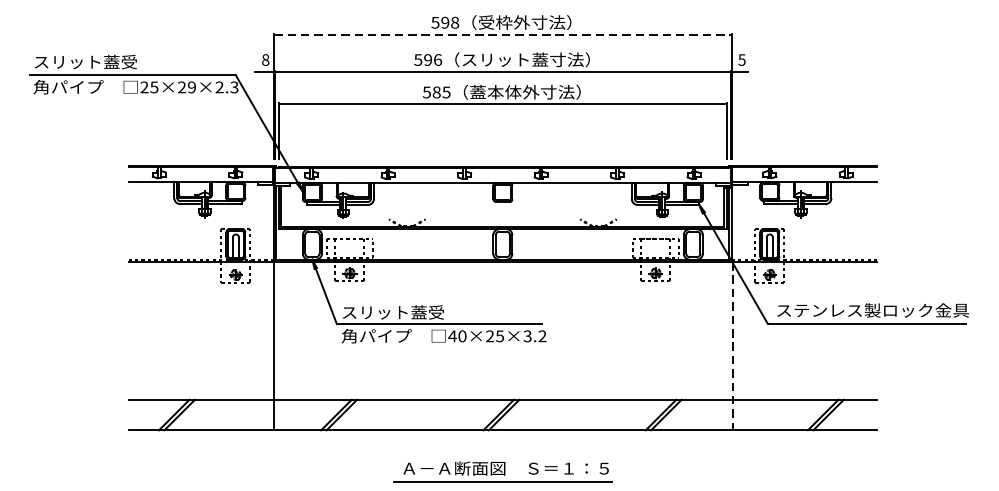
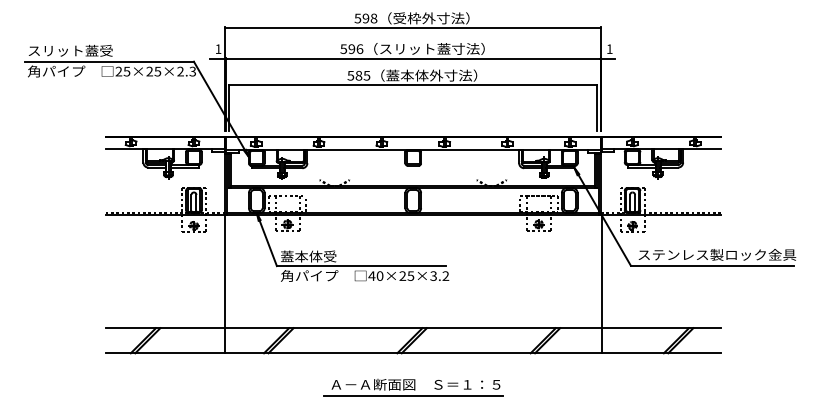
line: (503, 34) -> (413, 28), dashed -> solid
text: (265, 60) -> (218, 49), 8 -> 1
text: (741, 60) -> (609, 49), 5 -> 1
text: (191, 87) -> (157, 71), 25×29×2.3 -> 25×25×2.3
text: (392, 312) -> (322, 256), スリット蓋受 -> 蓋本体受
line: (733, 346) -> (602, 284), dashed -> solid

